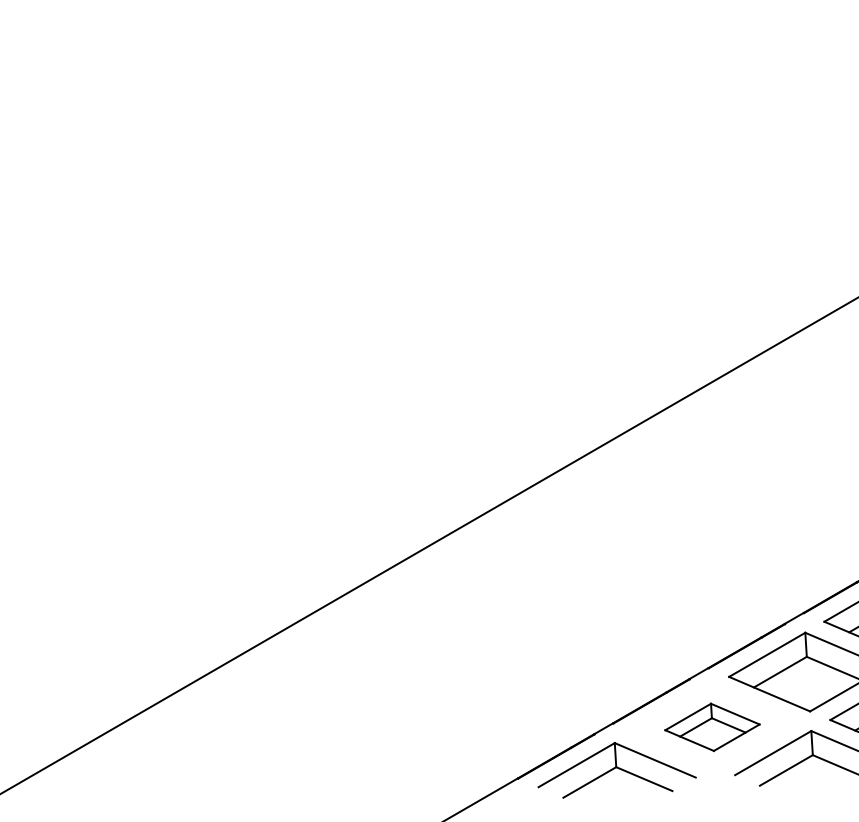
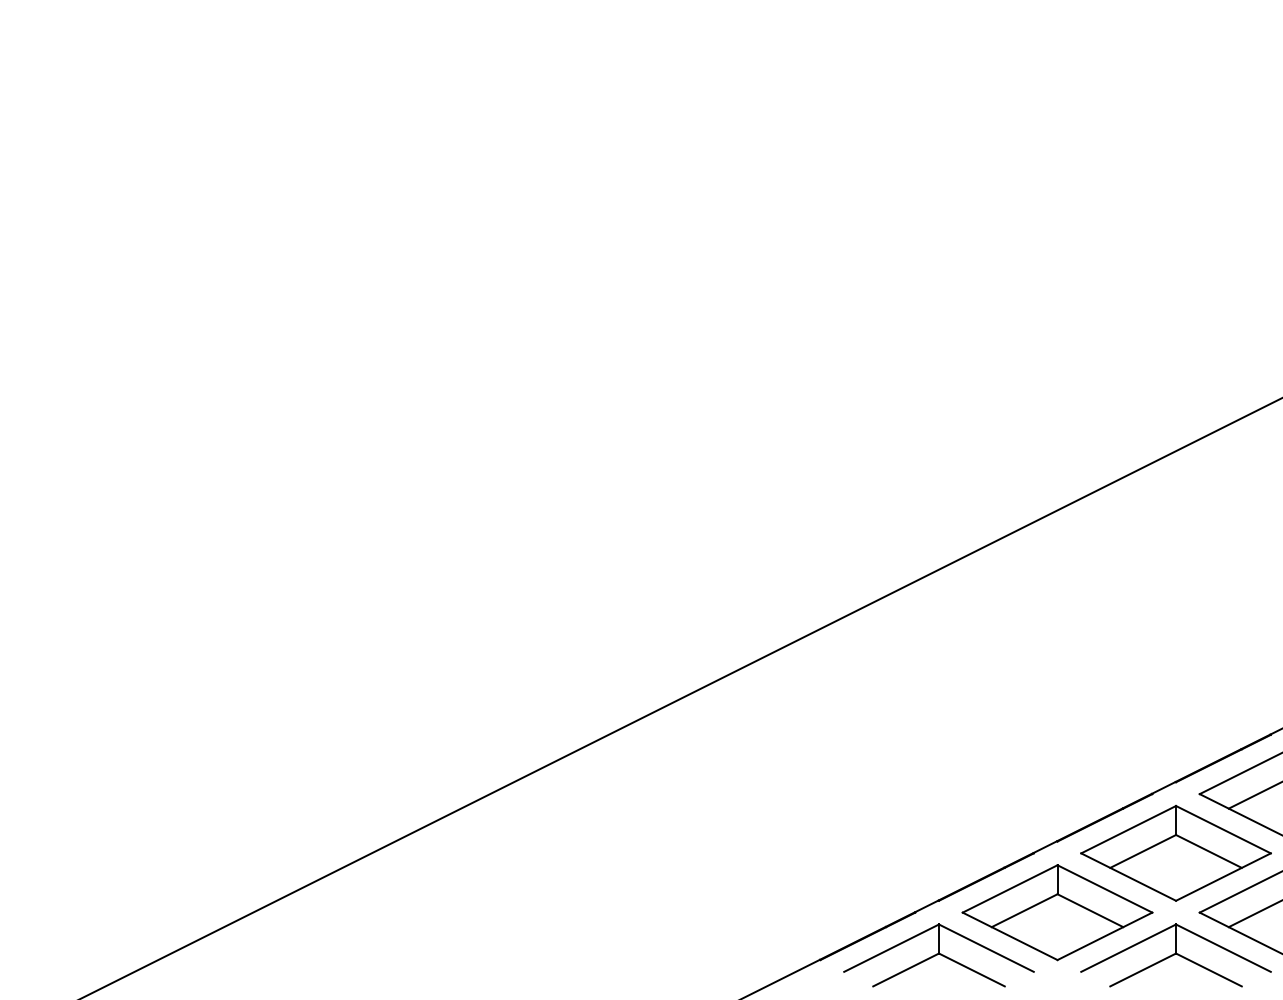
part: (712, 727) -> (1057, 912), size x1.67

